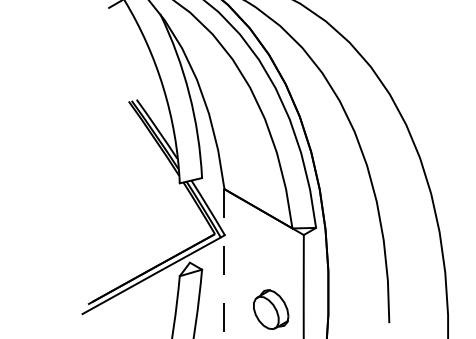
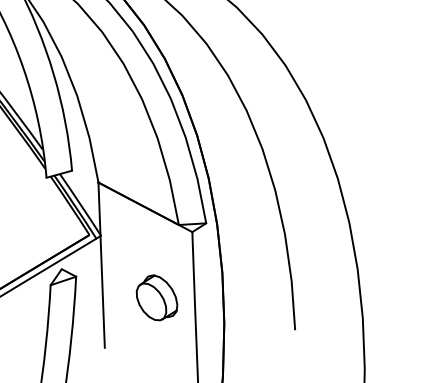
line: (224, 261) -> (101, 266), dashed -> solid
part: (271, 309) -> (157, 297), moved

